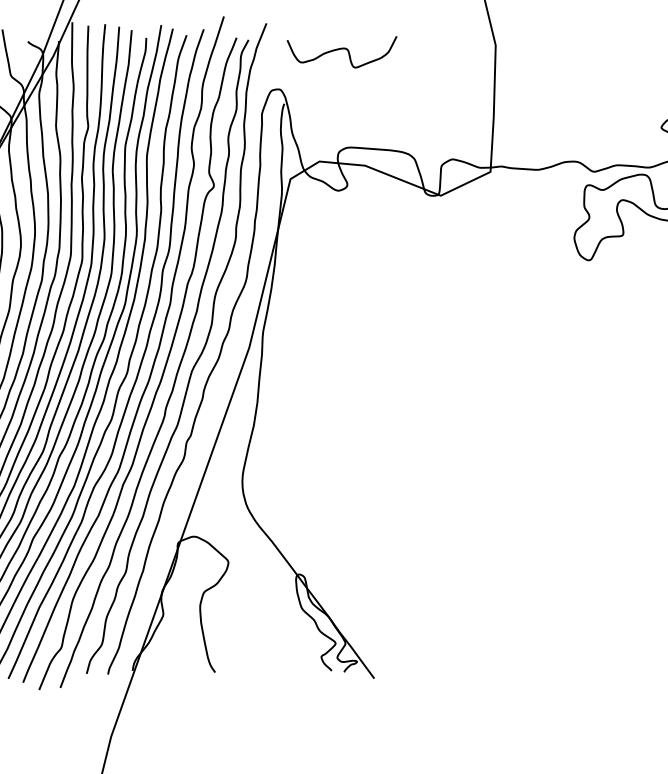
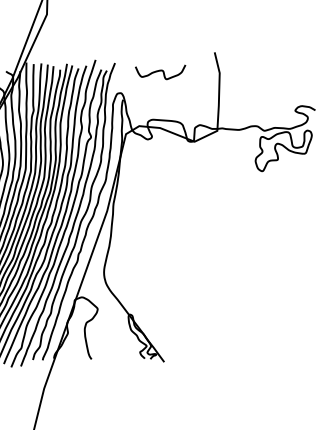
curve: (341, 50) -> (160, 71), moved

